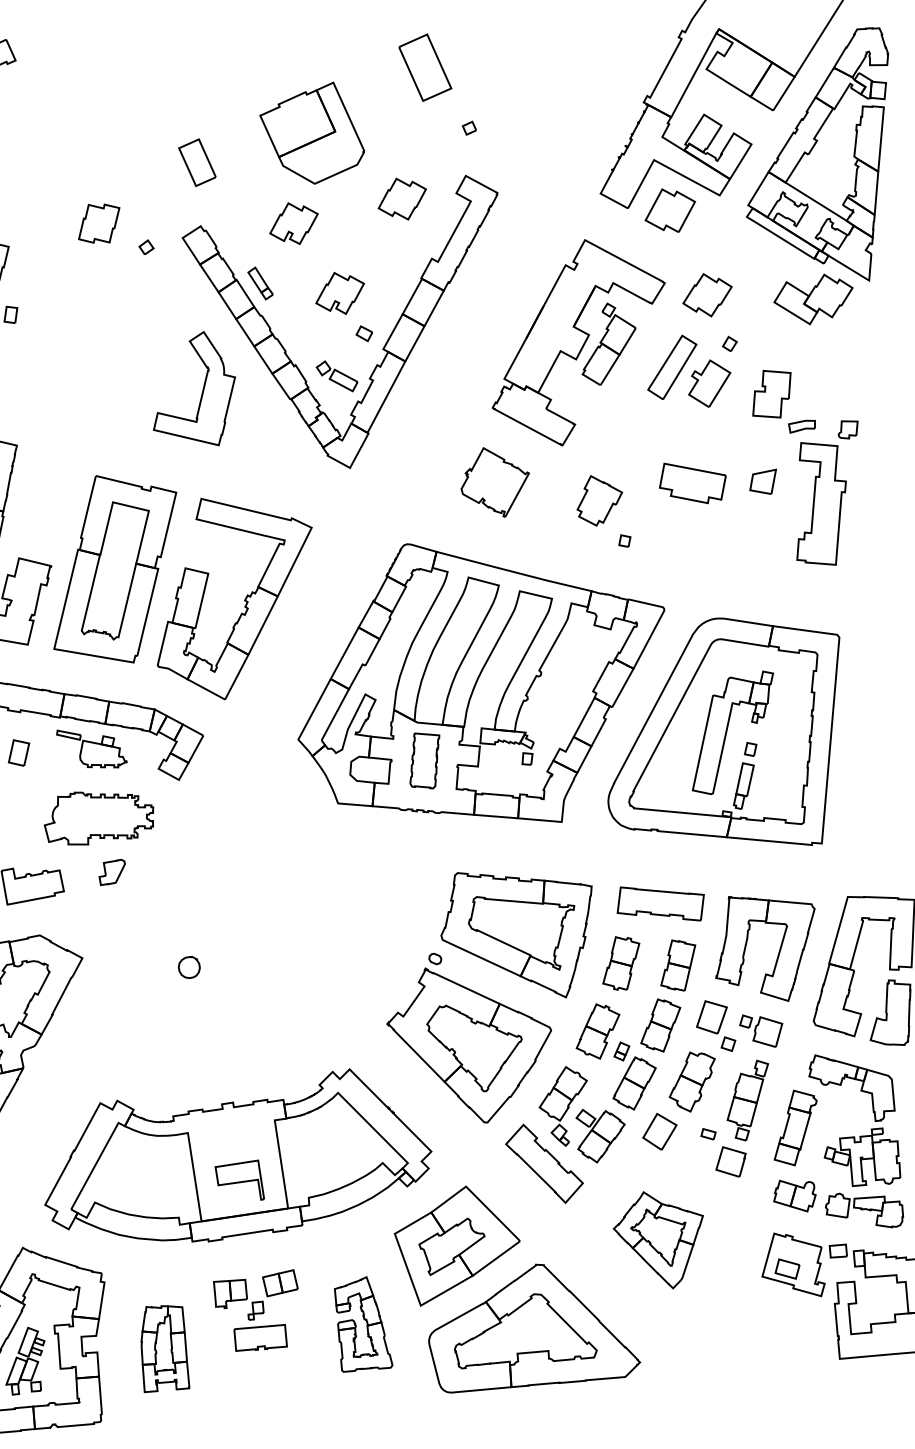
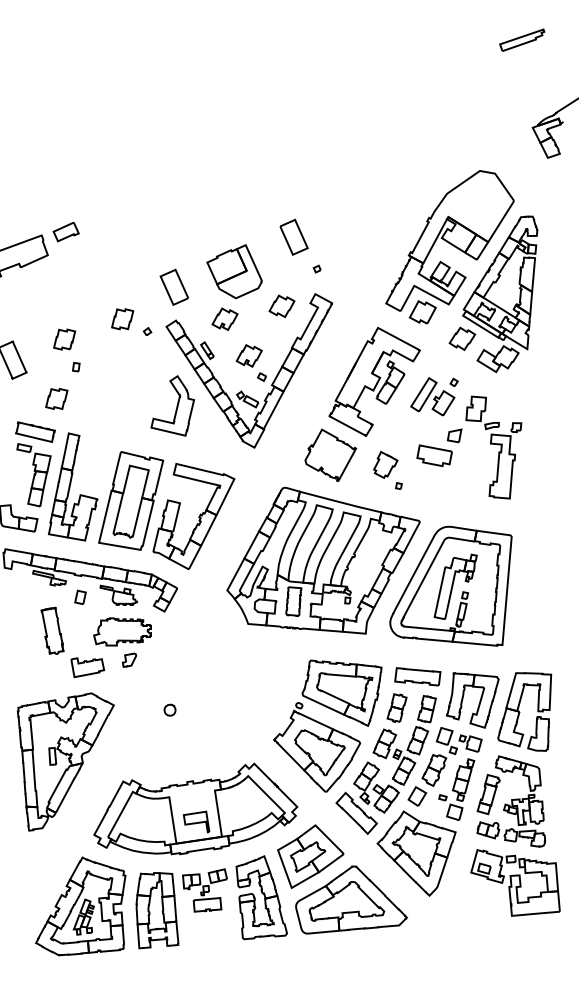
part: (195, 161) -> (173, 286), size x1.43
part: (707, 294) -> (462, 338), moved
part: (494, 480) -> (330, 454), size x1.43
part: (762, 480) -> (454, 435), moved
part: (658, 1240) -> (416, 853), size x1.67
part: (363, 1323) -> (261, 897), size x1.67
part: (165, 1348) -> (157, 910), size x1.67

